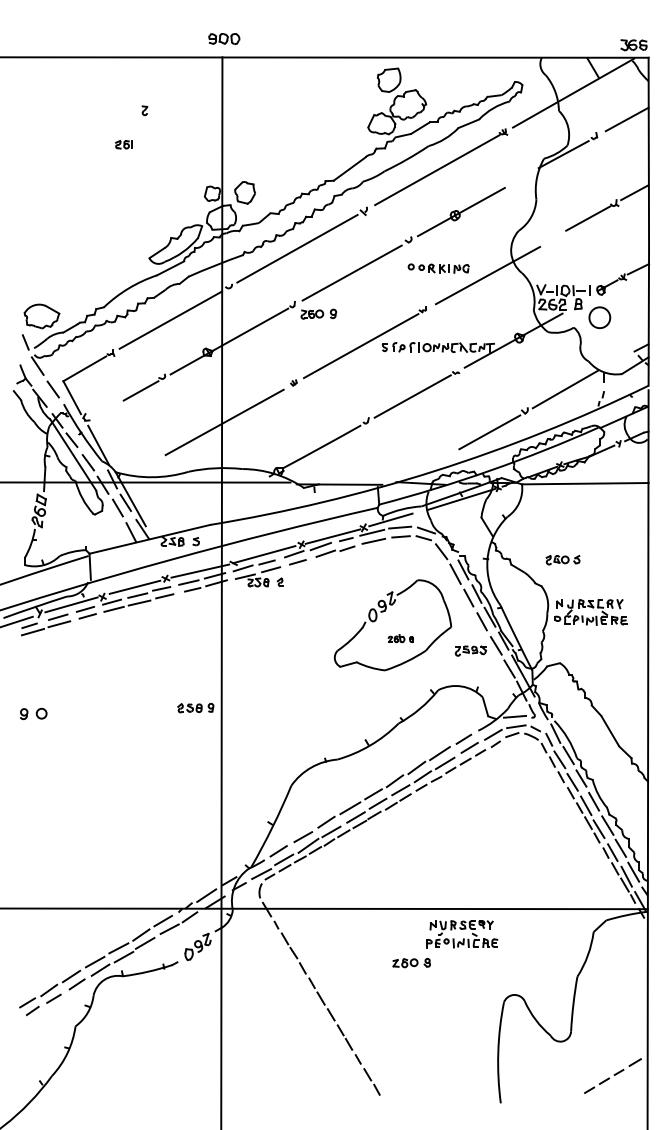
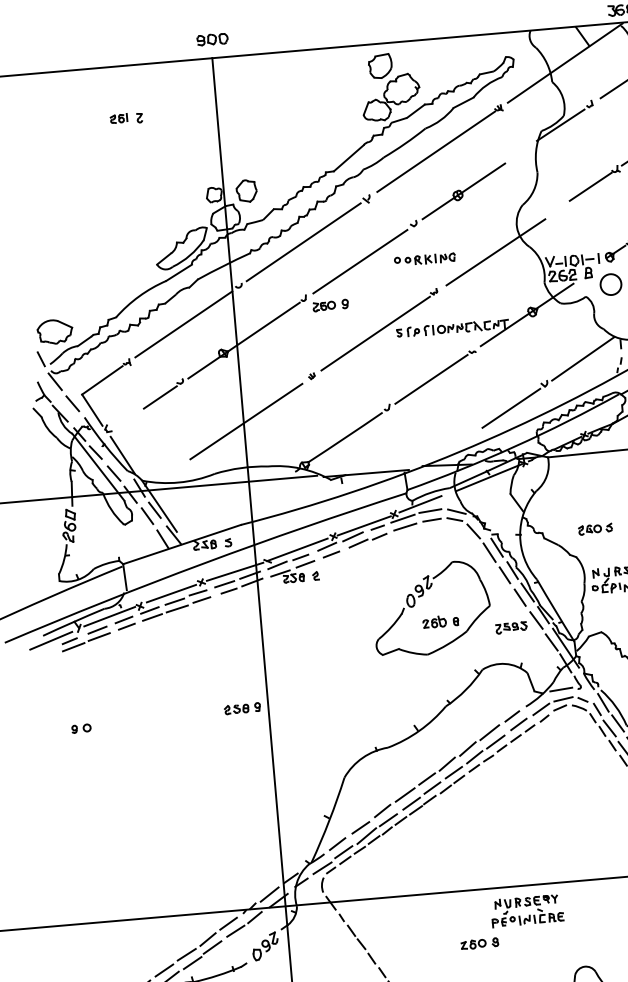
part: (123, 144) -> (118, 118), moved
part: (438, 268) -> (424, 259), moved
part: (400, 638) -> (440, 621), size x1.43
part: (33, 713) -> (81, 728), size x0.71

